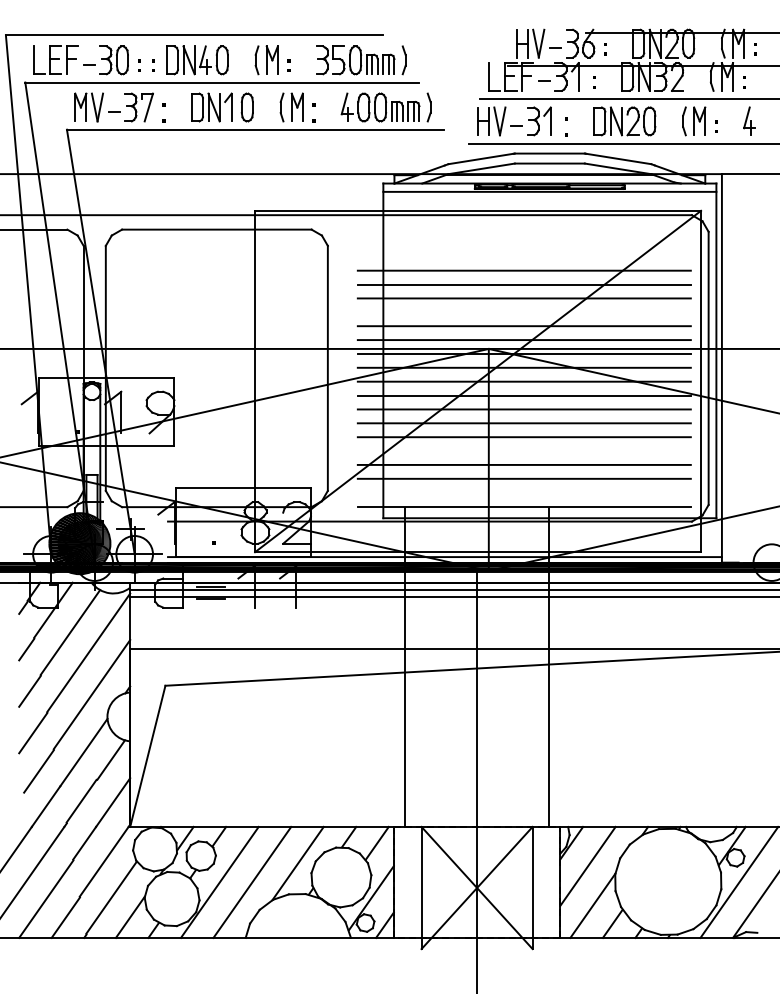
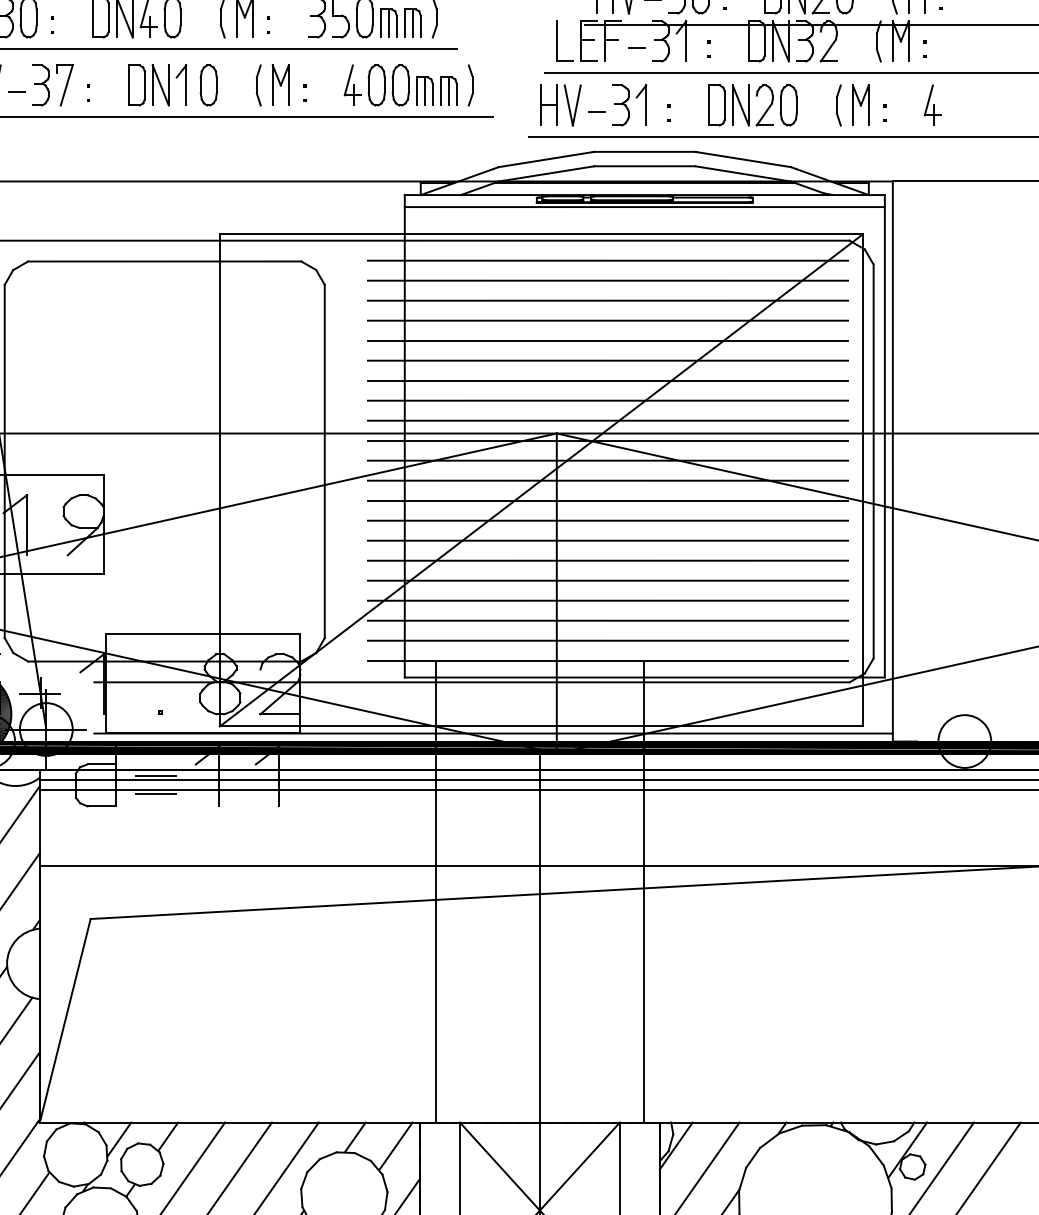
part: (153, 65) -> (73, 24), removed
part: (164, 113) -> (89, 94), size x0.62
part: (313, 113) -> (304, 94), size x0.62
part: (566, 126) -> (668, 112), size x0.62
line: (523, 229) -> (606, 261), added
line: (523, 242) -> (606, 280), added
line: (523, 256) -> (606, 300), added
line: (523, 312) -> (606, 380), added
line: (523, 451) -> (606, 581), added
line: (523, 492) -> (606, 640), added

